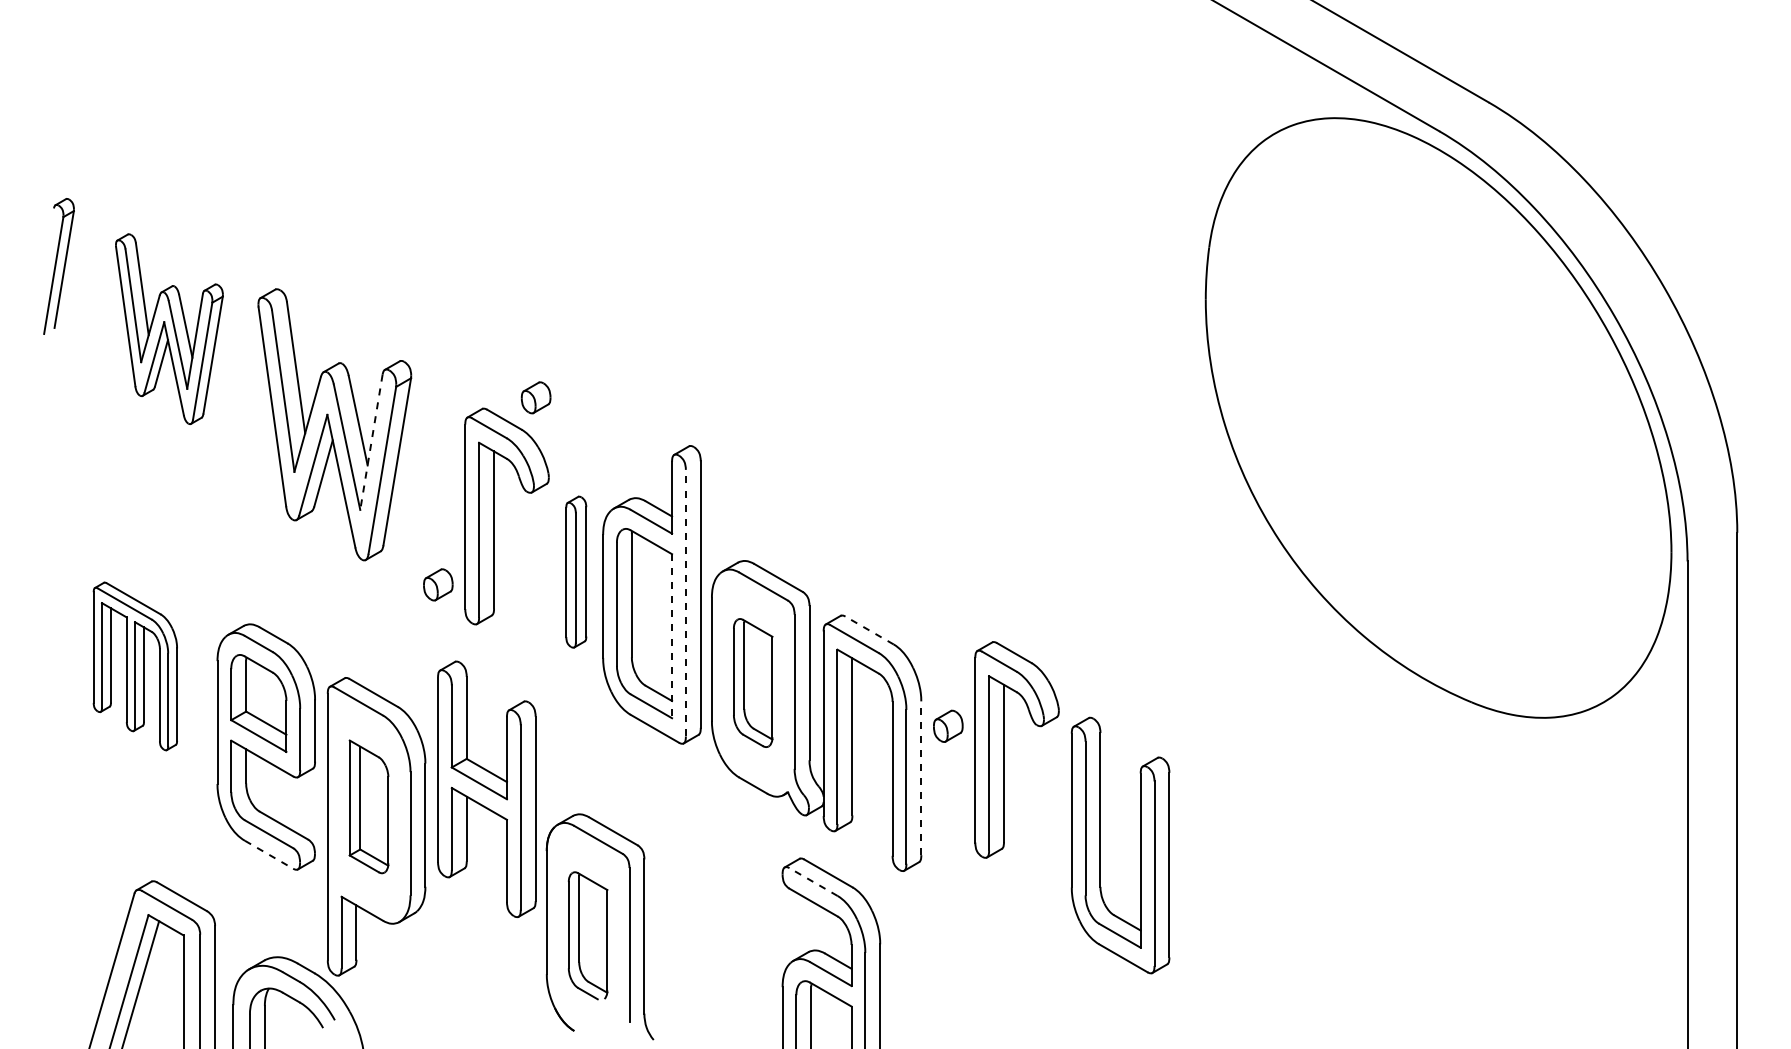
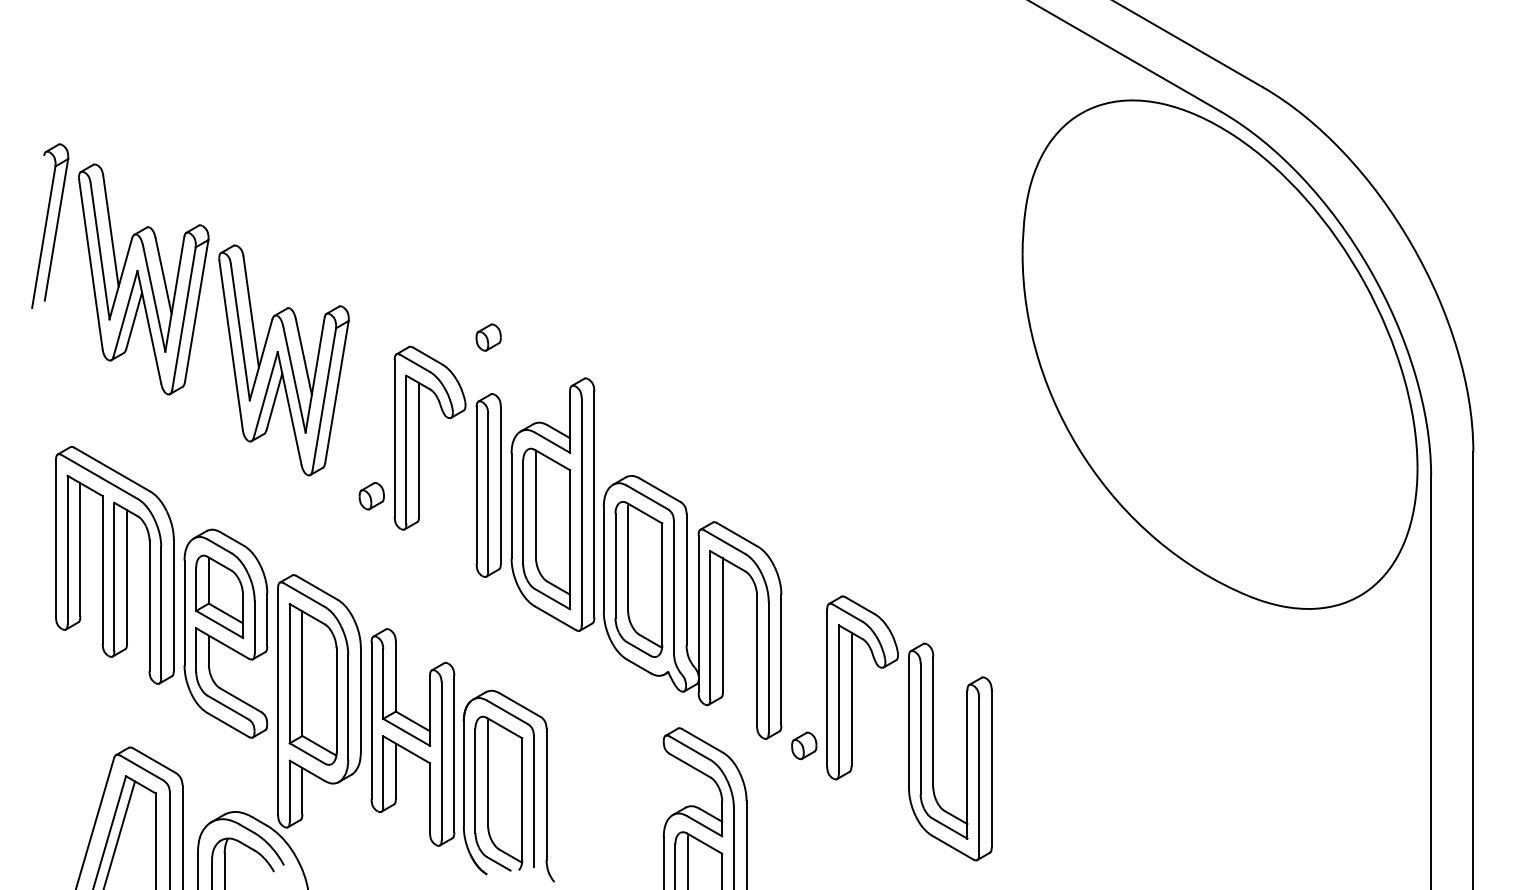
part: (58, 266) -> (49, 226), size x1.43
part: (169, 328) -> (143, 278), size x1.43
part: (535, 397) -> (488, 337), moved
line: (371, 442) -> (315, 375), dashed -> solid
part: (576, 571) -> (488, 484), size x1.43
line: (685, 602) -> (581, 511), dashed -> solid
line: (869, 630) -> (737, 534), dashed -> solid
line: (672, 636) -> (570, 539), dashed -> solid
part: (135, 666) -> (115, 565), size x1.67
part: (752, 682) -> (638, 578), size x1.43
part: (948, 725) -> (804, 745), moved
part: (1004, 749) -> (851, 687), moved
line: (921, 778) -> (781, 660), dashed -> solid
part: (486, 788) -> (412, 736), moved
part: (368, 806) -> (312, 684), size x1.43
part: (1100, 845) -> (933, 751), moved
line: (269, 854) -> (228, 724), dashed -> solid
line: (813, 882) -> (689, 748), dashed -> solid
part: (587, 935) -> (498, 793), size x1.43

